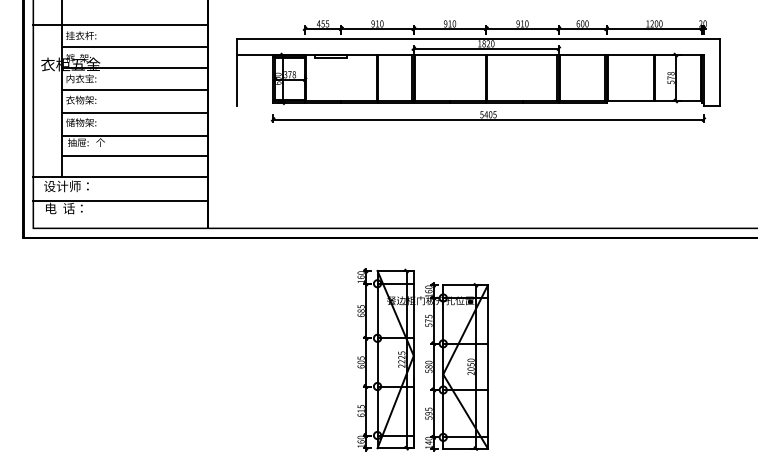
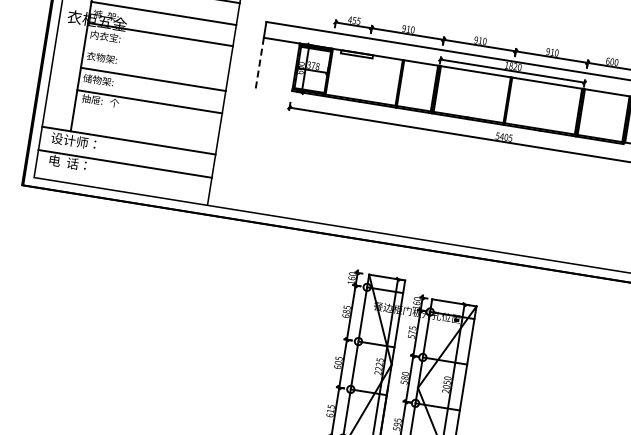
line: (236, 81) -> (259, 64), solid -> dashed
line: (134, 90) -> (156, 56), removed
line: (134, 156) -> (146, 122), removed

